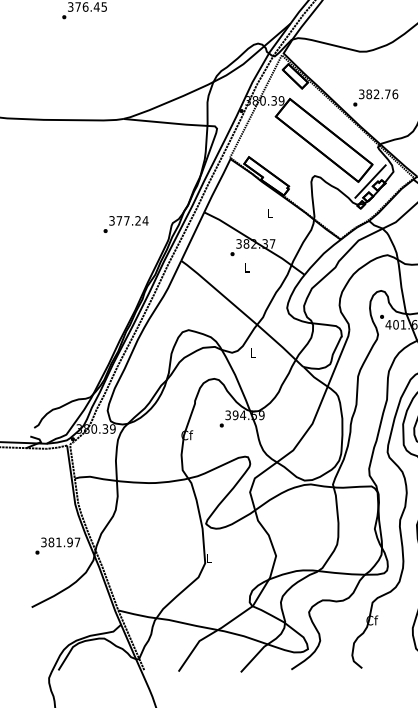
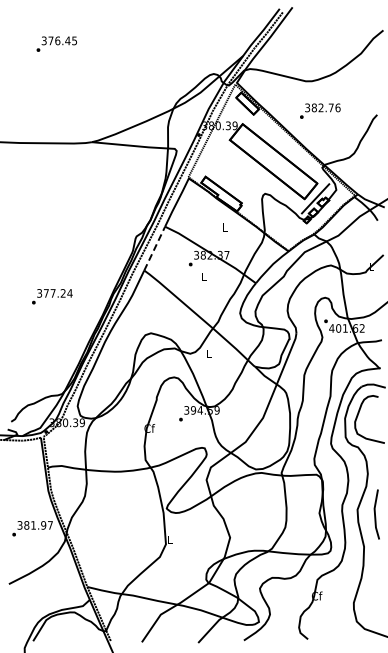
text: (375, 97) -> (320, 110), moved
text: (126, 224) -> (52, 296), moved
line: (192, 236) -> (154, 248), solid -> dashed

